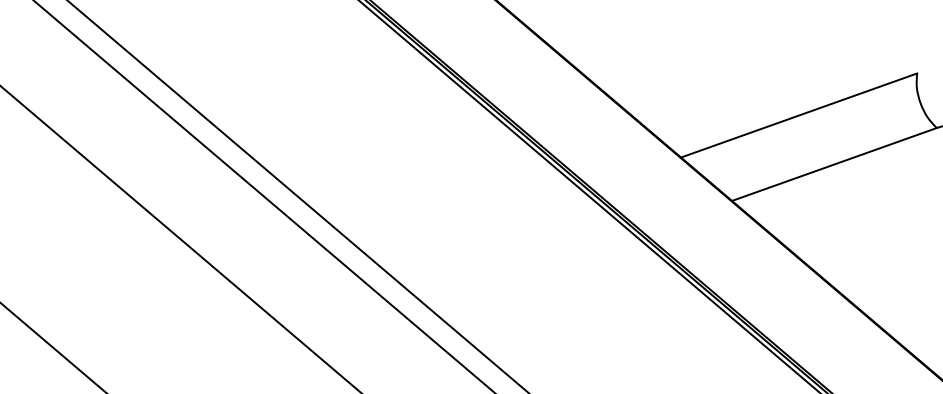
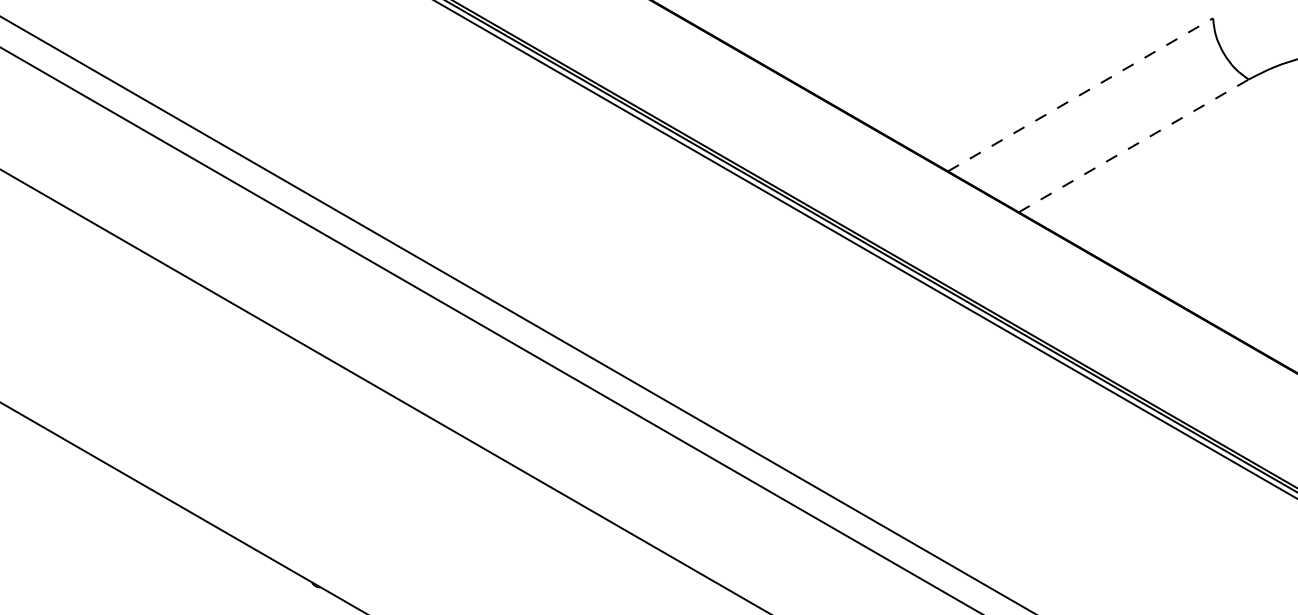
line: (799, 115) -> (1080, 94), solid -> dashed
line: (834, 164) -> (1133, 145), solid -> dashed

